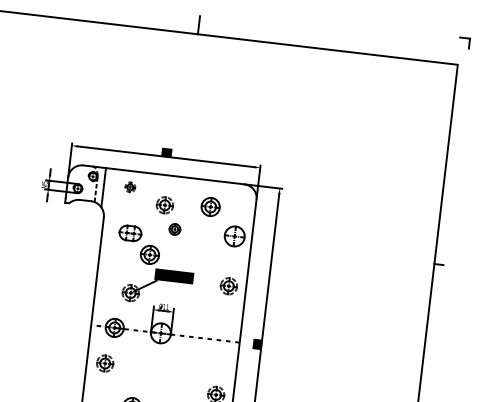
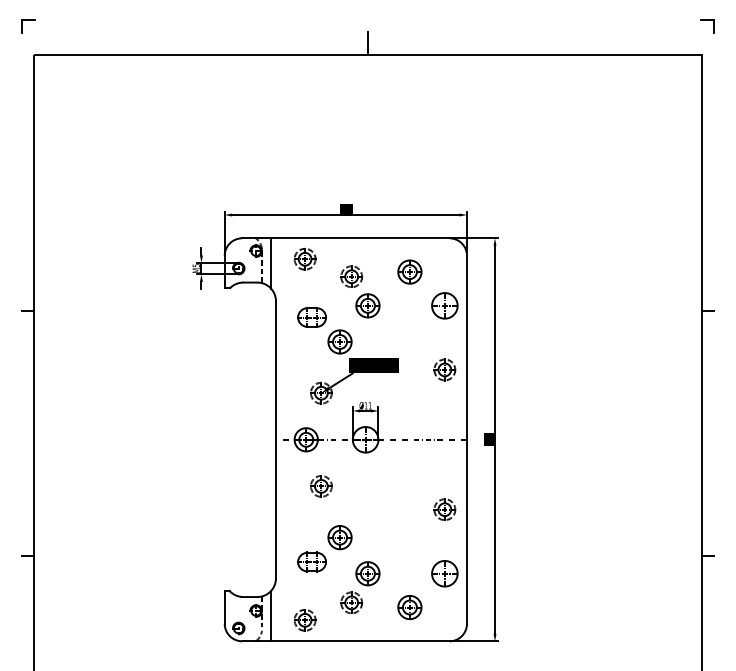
part: (129, 186) -> (304, 258), size x1.67
part: (174, 229) -> (367, 305), size x1.67
part: (105, 363) -> (321, 486), moved

